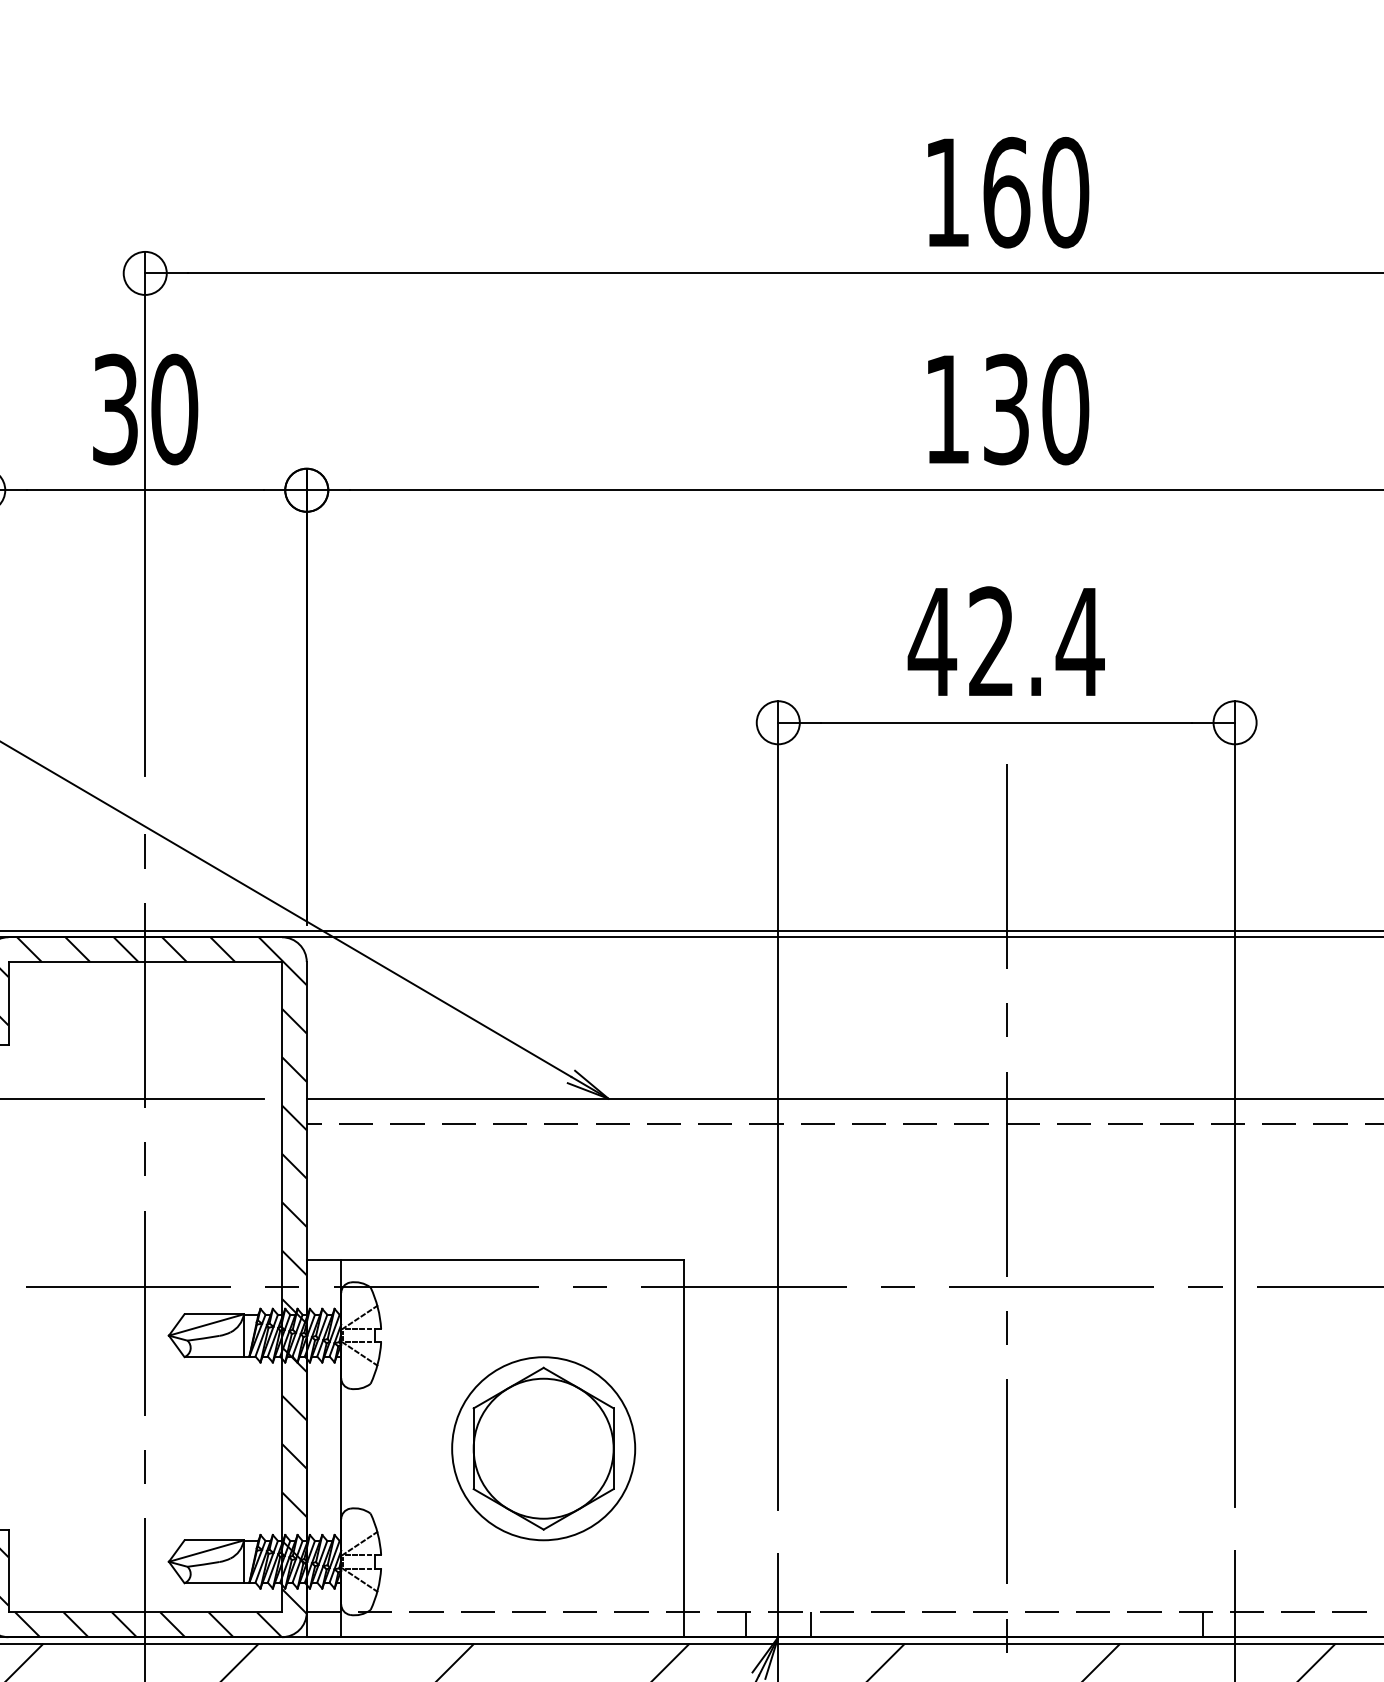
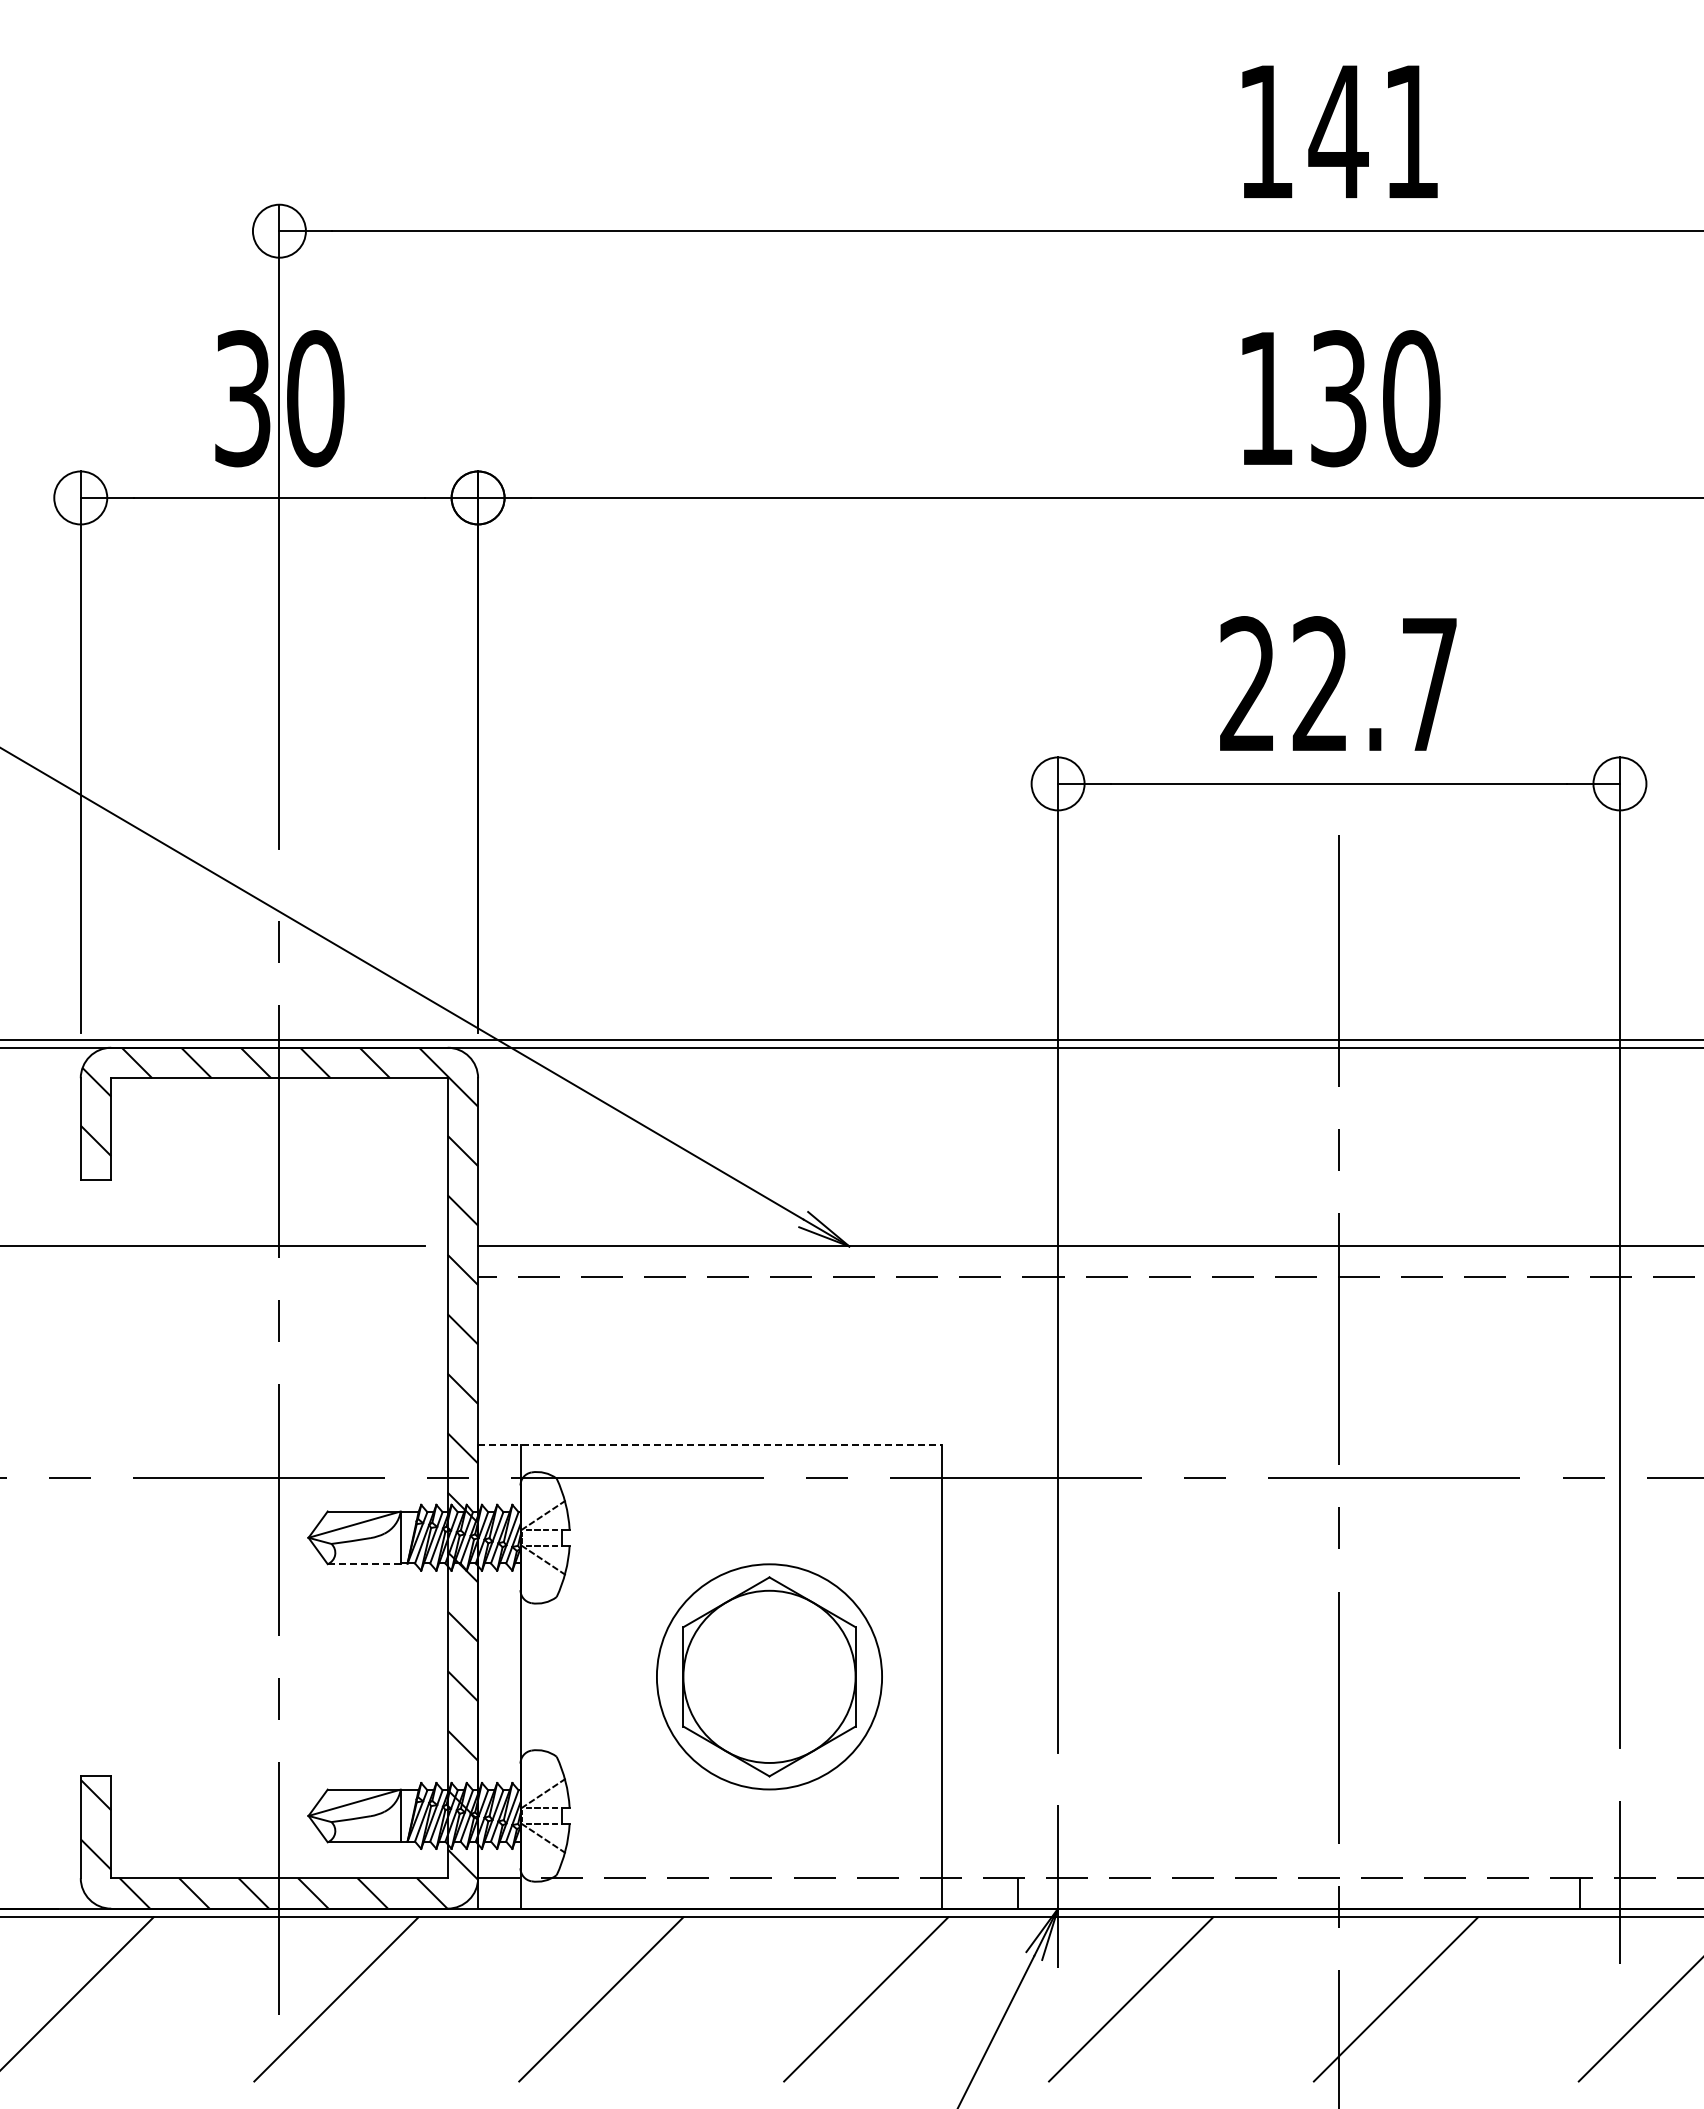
text: (1035, 192) -> (1374, 131), 160 -> 141
text: (1006, 641) -> (1338, 683), 42.4 -> 22.7
line: (494, 1260) -> (709, 1445), solid -> dashed
line: (213, 1357) -> (363, 1564), solid -> dashed
line: (810, 1624) -> (1097, 1893), removed

